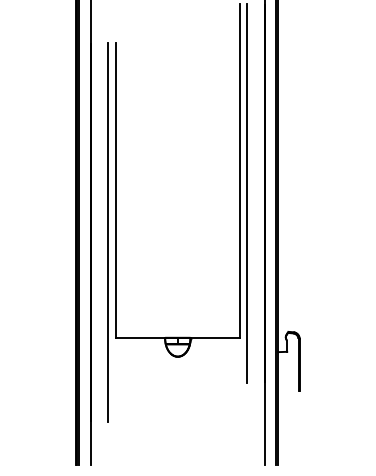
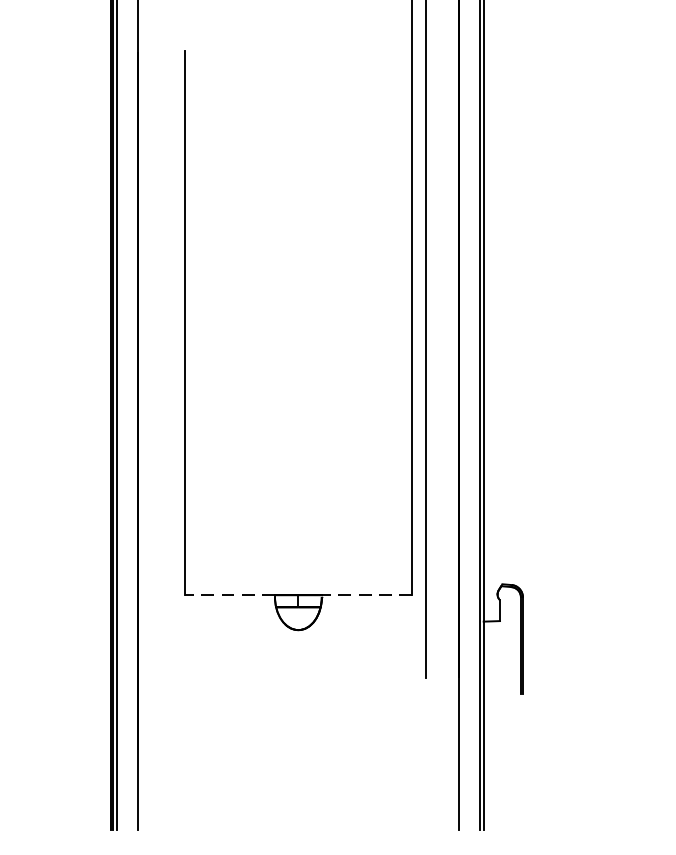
line: (108, 232) -> (170, 400), removed
line: (140, 337) -> (229, 594), solid -> dashed
line: (214, 337) -> (365, 594), solid -> dashed

